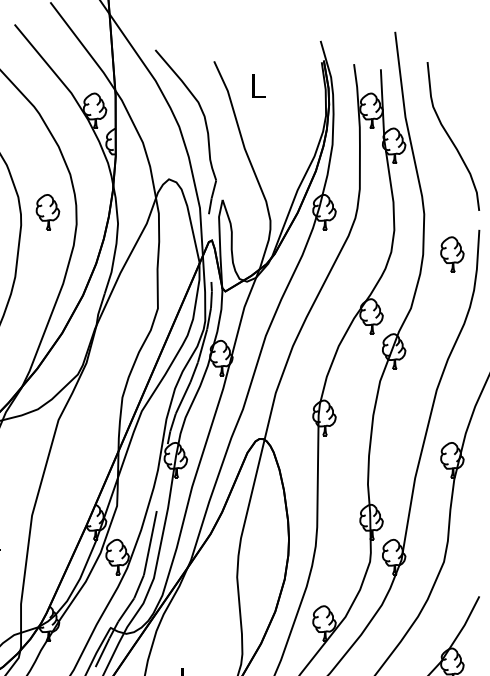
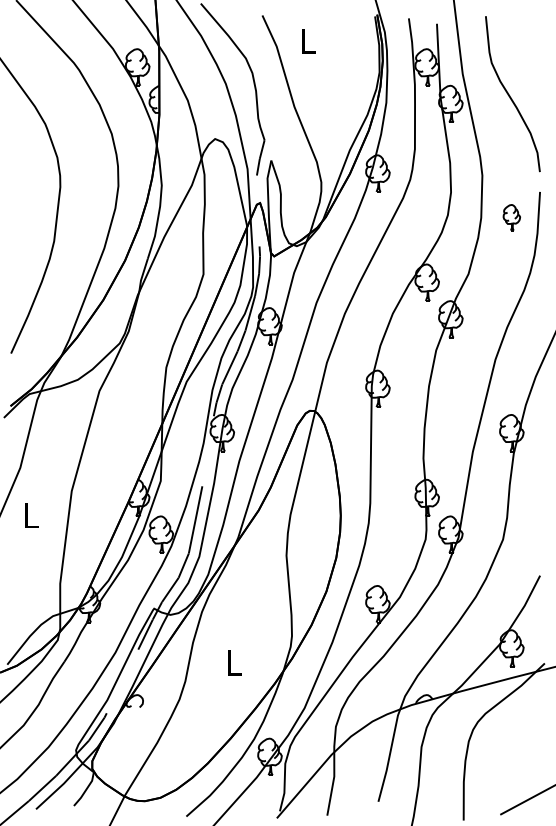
part: (48, 212) -> (88, 173), removed
part: (452, 254) -> (511, 217), size x0.7

